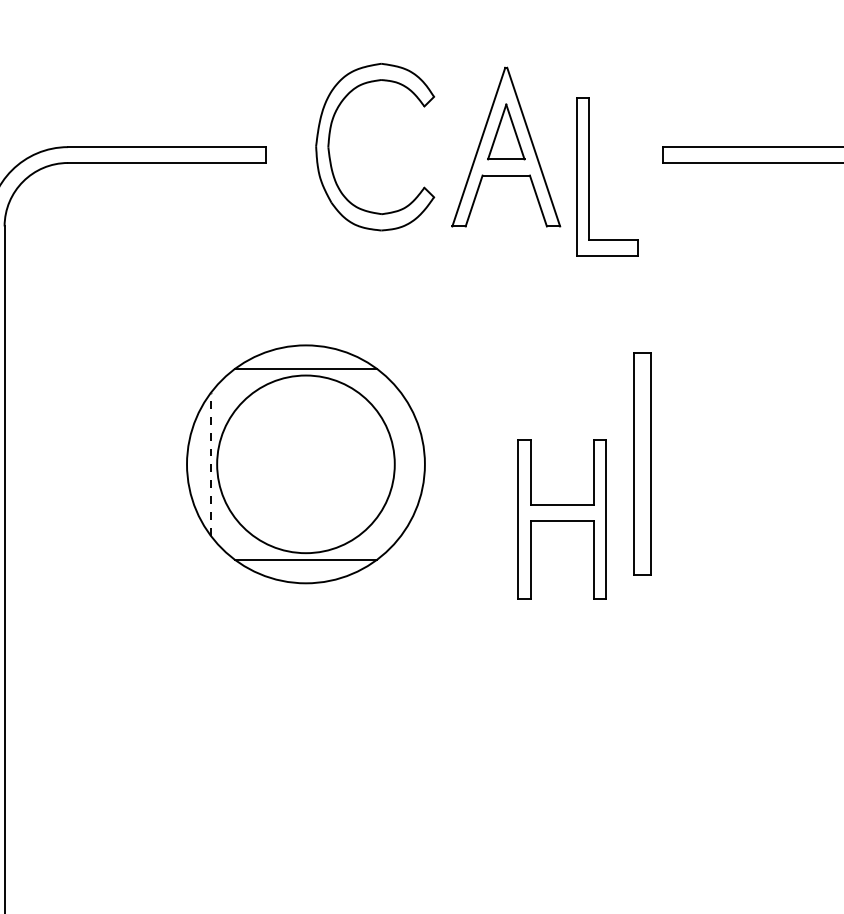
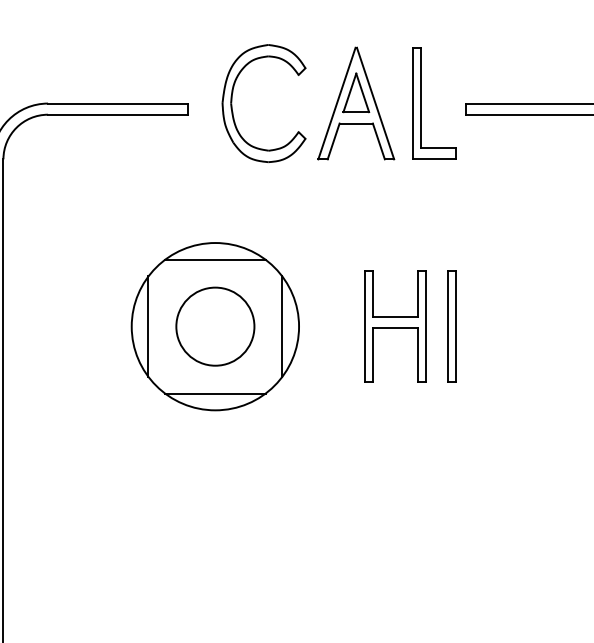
part: (589, 176) -> (421, 103), moved
line: (210, 463) -> (148, 326), dashed -> solid
circle: (305, 463) -> (215, 326), size x0.62
line: (401, 463) -> (282, 326), added
part: (642, 464) -> (452, 326), size x0.71
part: (561, 519) -> (395, 326), moved

